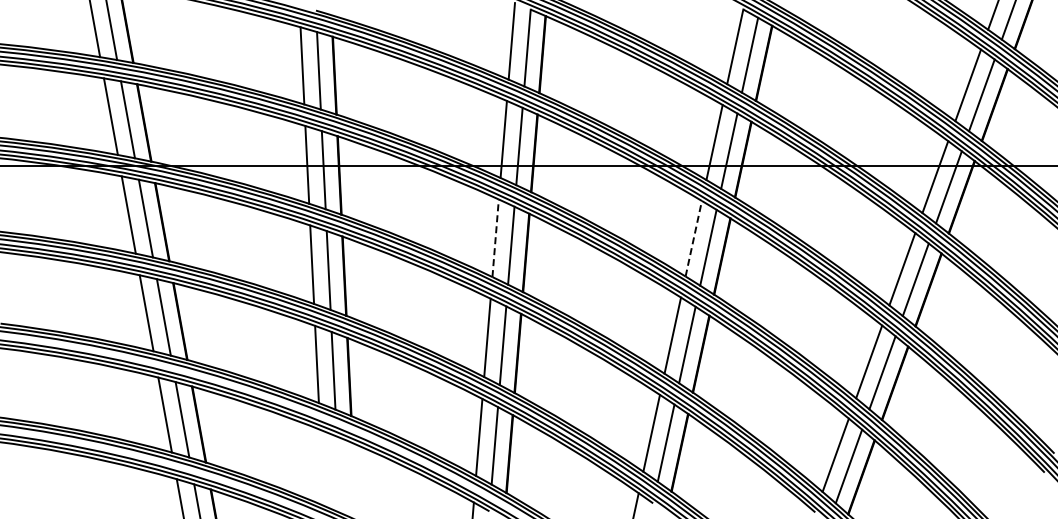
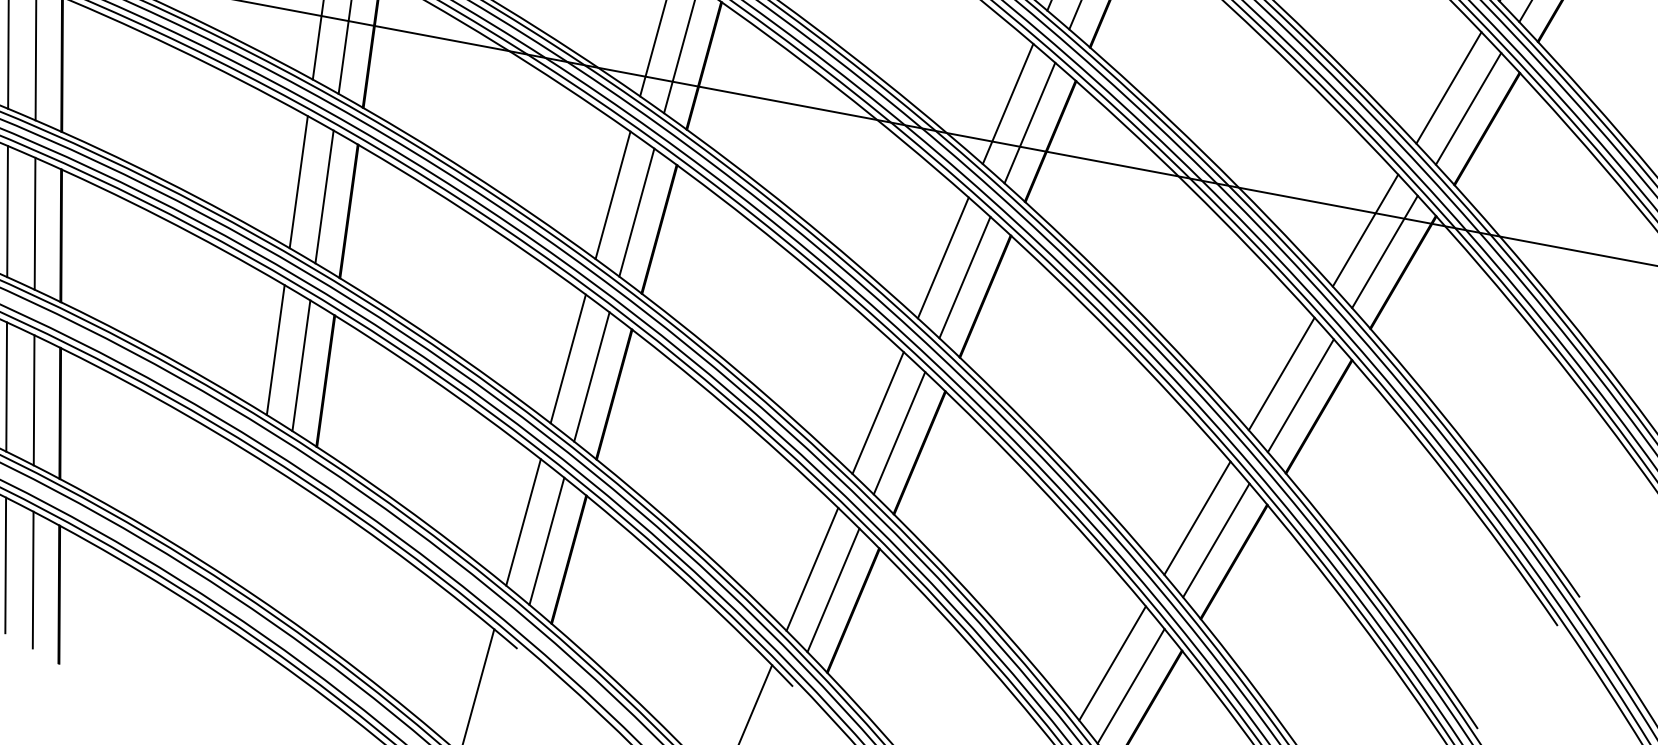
line: (495, 238) -> (612, 195), dashed -> solid
line: (693, 238) -> (942, 257), dashed -> solid

